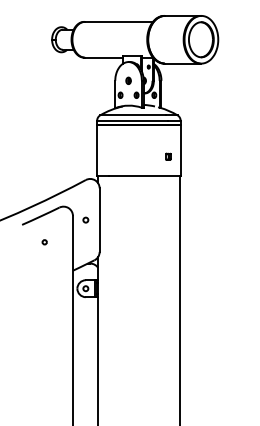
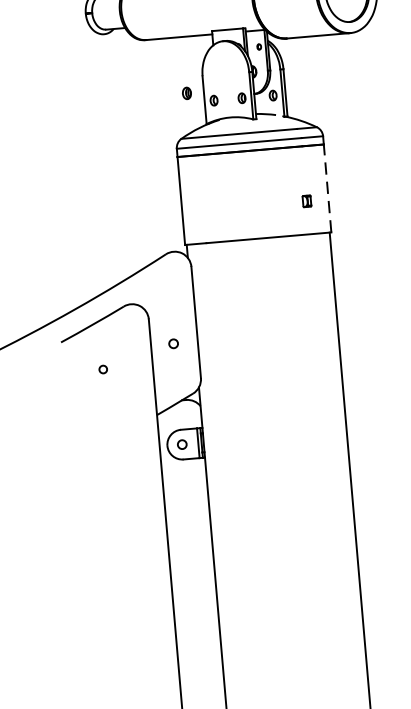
part: (128, 80) -> (186, 92), moved
line: (180, 150) -> (327, 188), solid -> dashed
circle: (85, 219) -> (172, 342), moved

